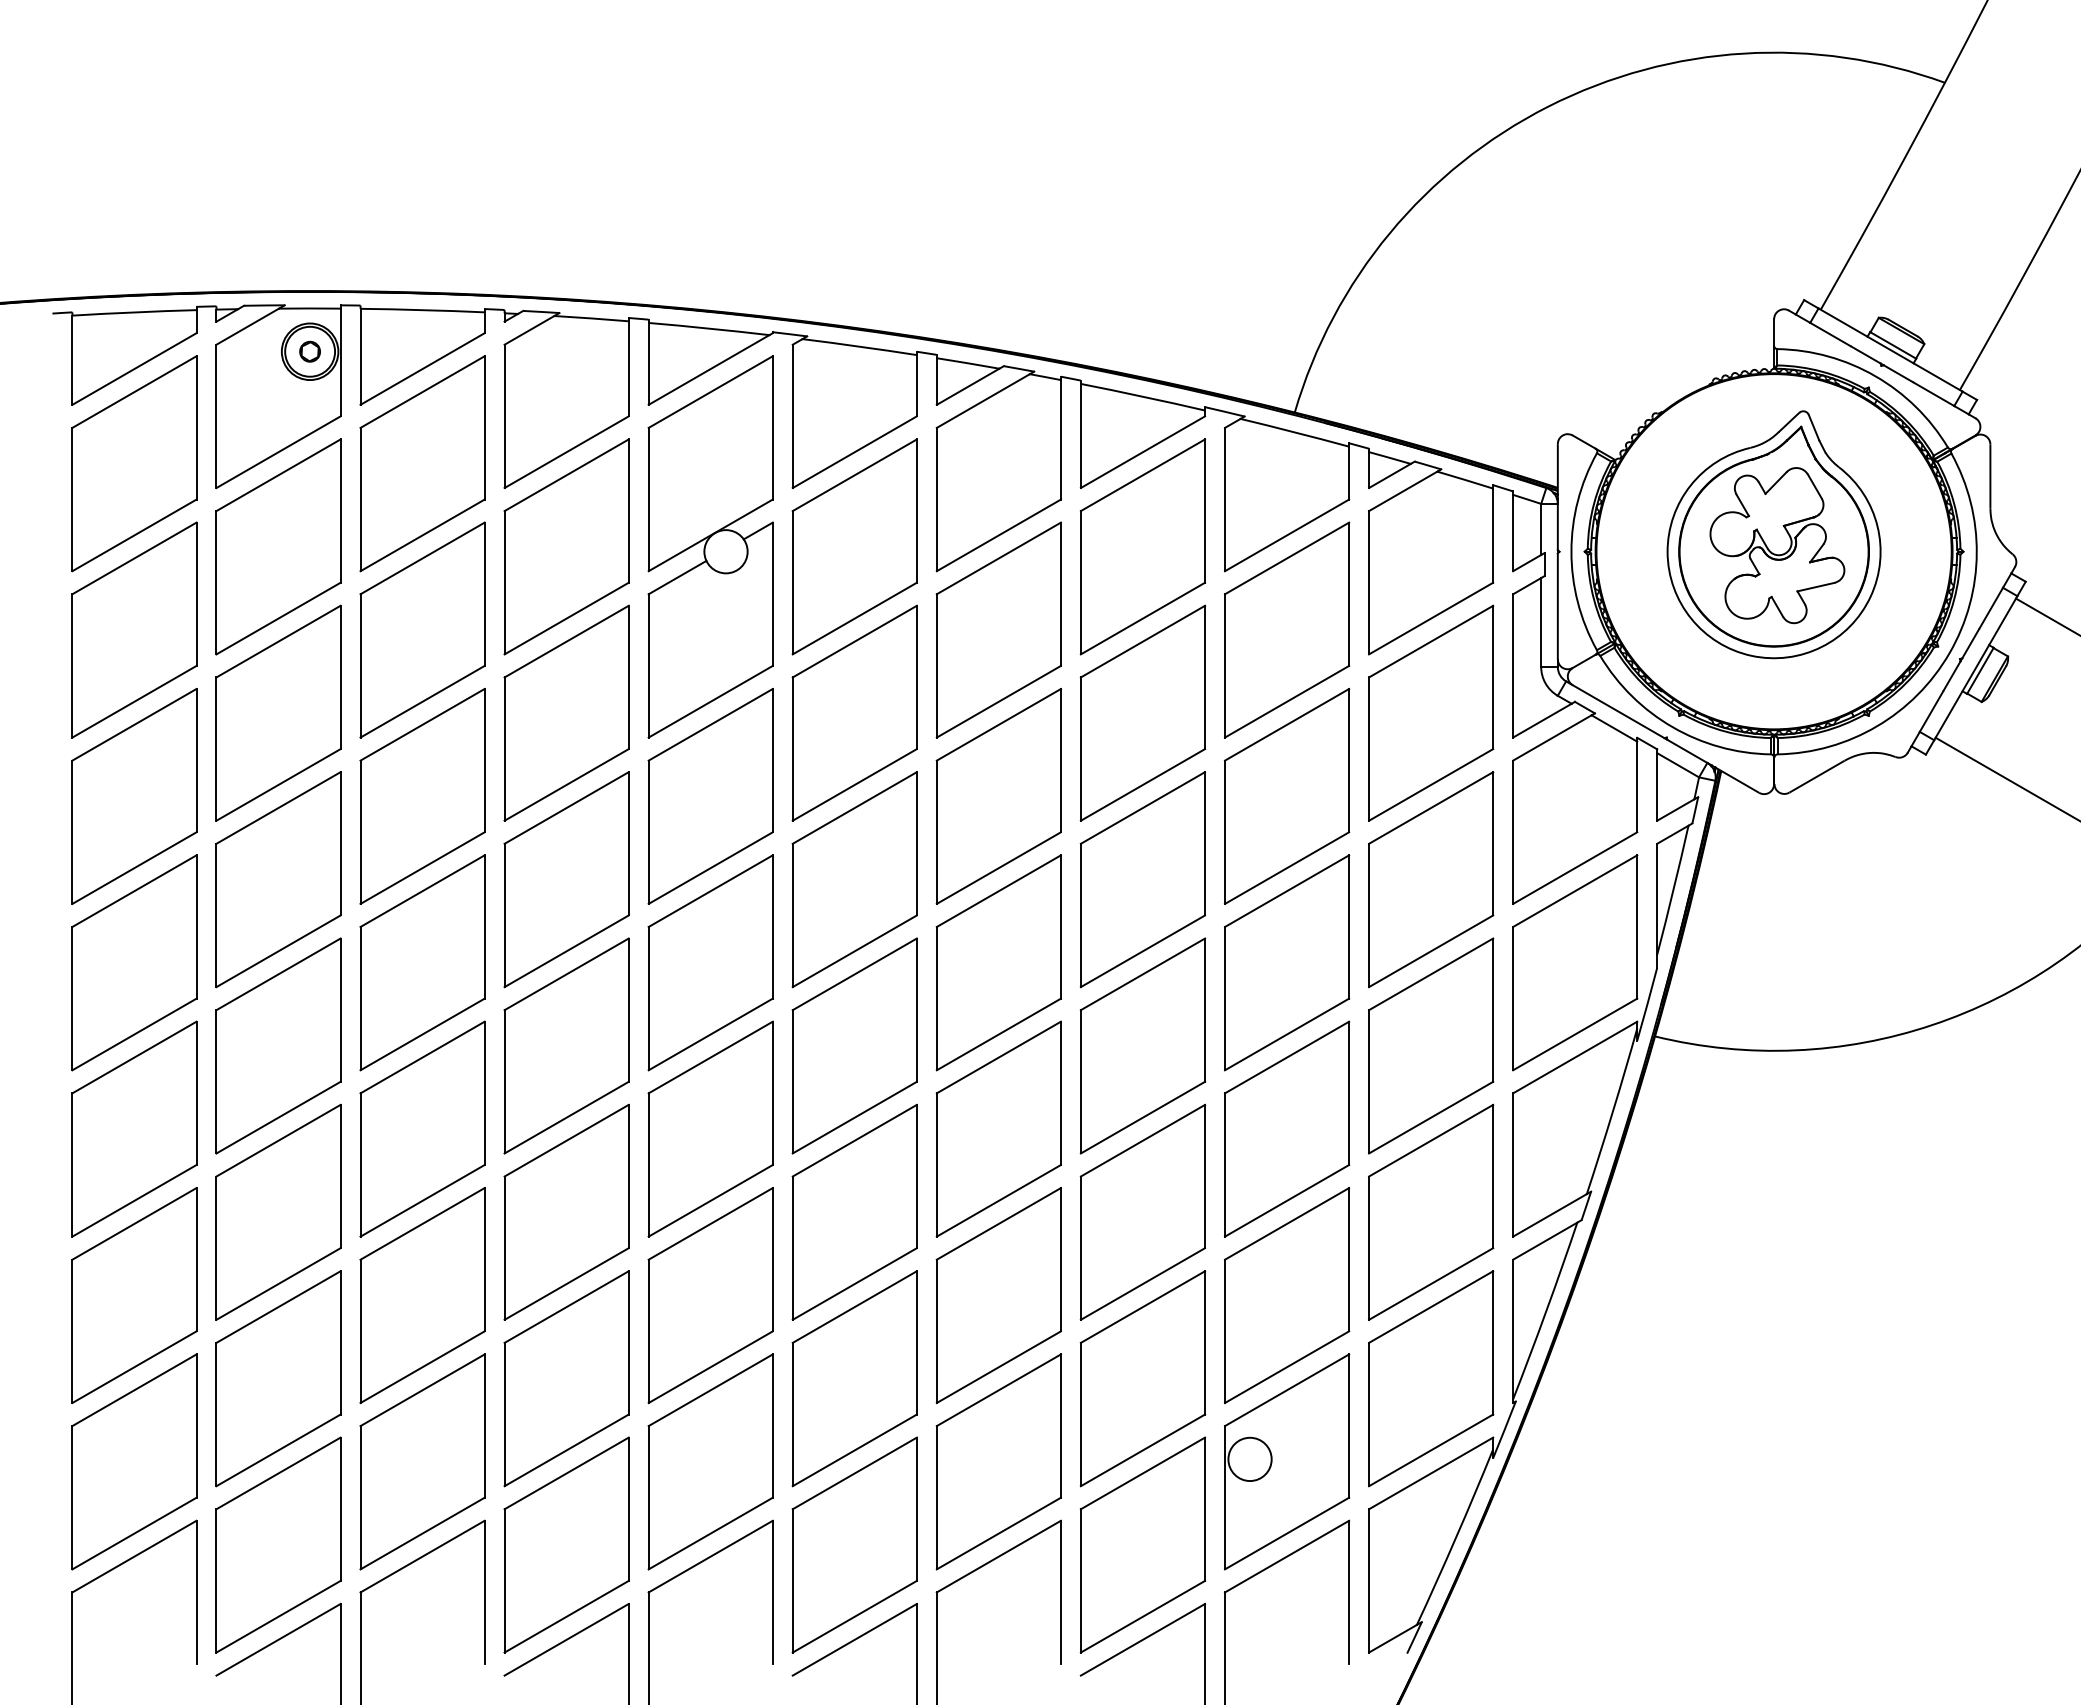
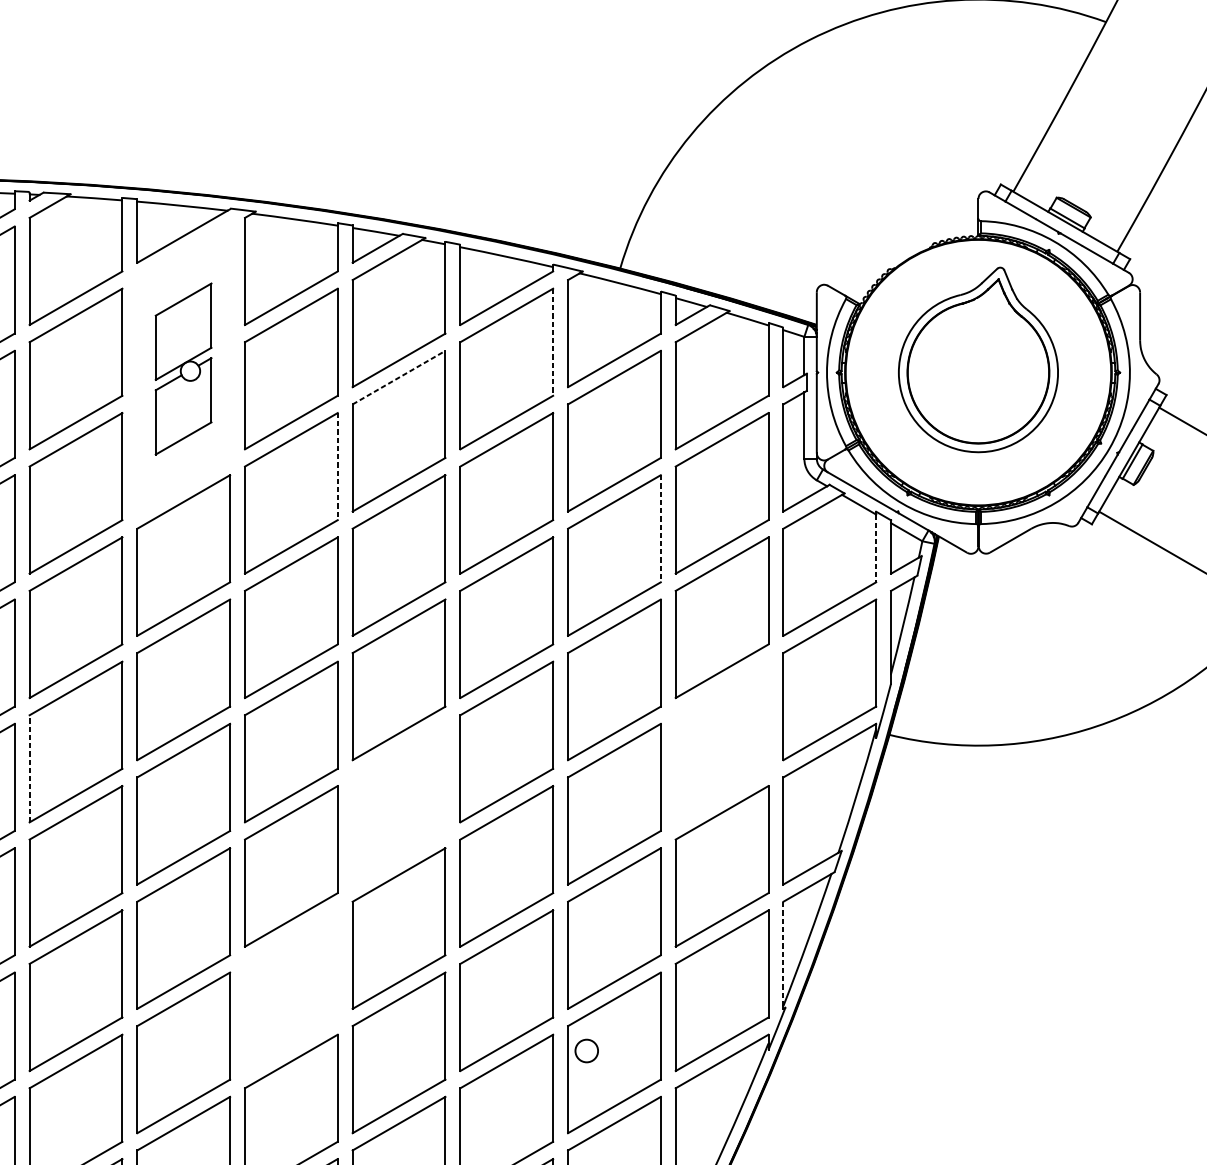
line: (1205, 511) -> (553, 342), solid -> dashed
part: (1777, 545) -> (980, 367), removed
part: (710, 546) -> (183, 368), size x0.6
line: (998, 558) -> (398, 377), solid -> dashed
line: (916, 677) -> (337, 466), solid -> dashed
line: (1349, 760) -> (661, 528), solid -> dashed
line: (1637, 787) -> (876, 548), solid -> dashed
part: (1431, 1045) -> (722, 741), removed
line: (504, 1081) -> (29, 768), solid -> dashed
part: (998, 1128) -> (398, 803), removed
line: (1513, 1329) -> (783, 953), solid -> dashed
part: (854, 1378) -> (291, 990), removed
circle: (1249, 1459) -> (586, 1051), size x0.7

